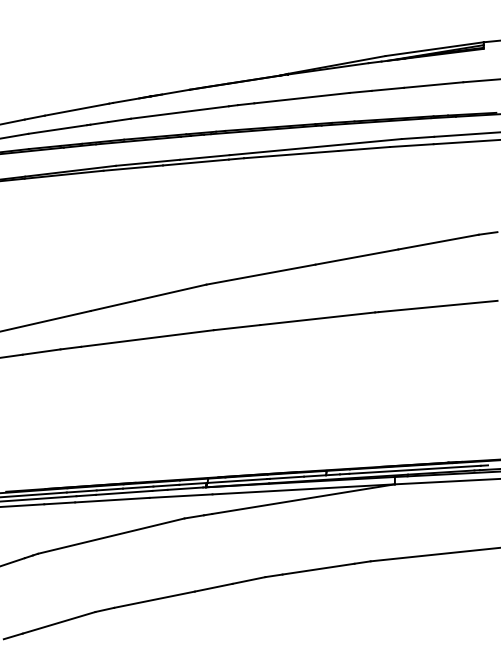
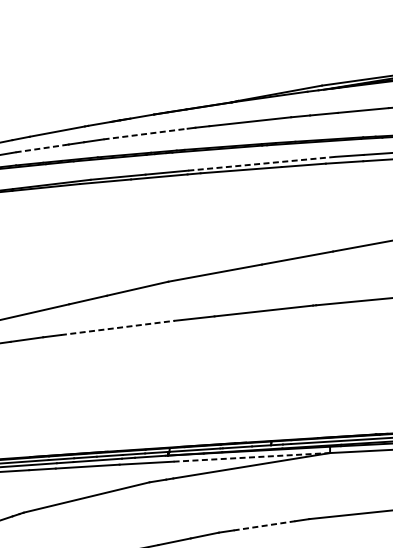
line: (180, 112) -> (146, 134), solid -> dashed
line: (57, 129) -> (40, 148), solid -> dashed
line: (316, 147) -> (262, 164), solid -> dashed
line: (147, 338) -> (117, 327), solid -> dashed
line: (304, 489) -> (252, 457), solid -> dashed
line: (319, 569) -> (265, 526), solid -> dashed

